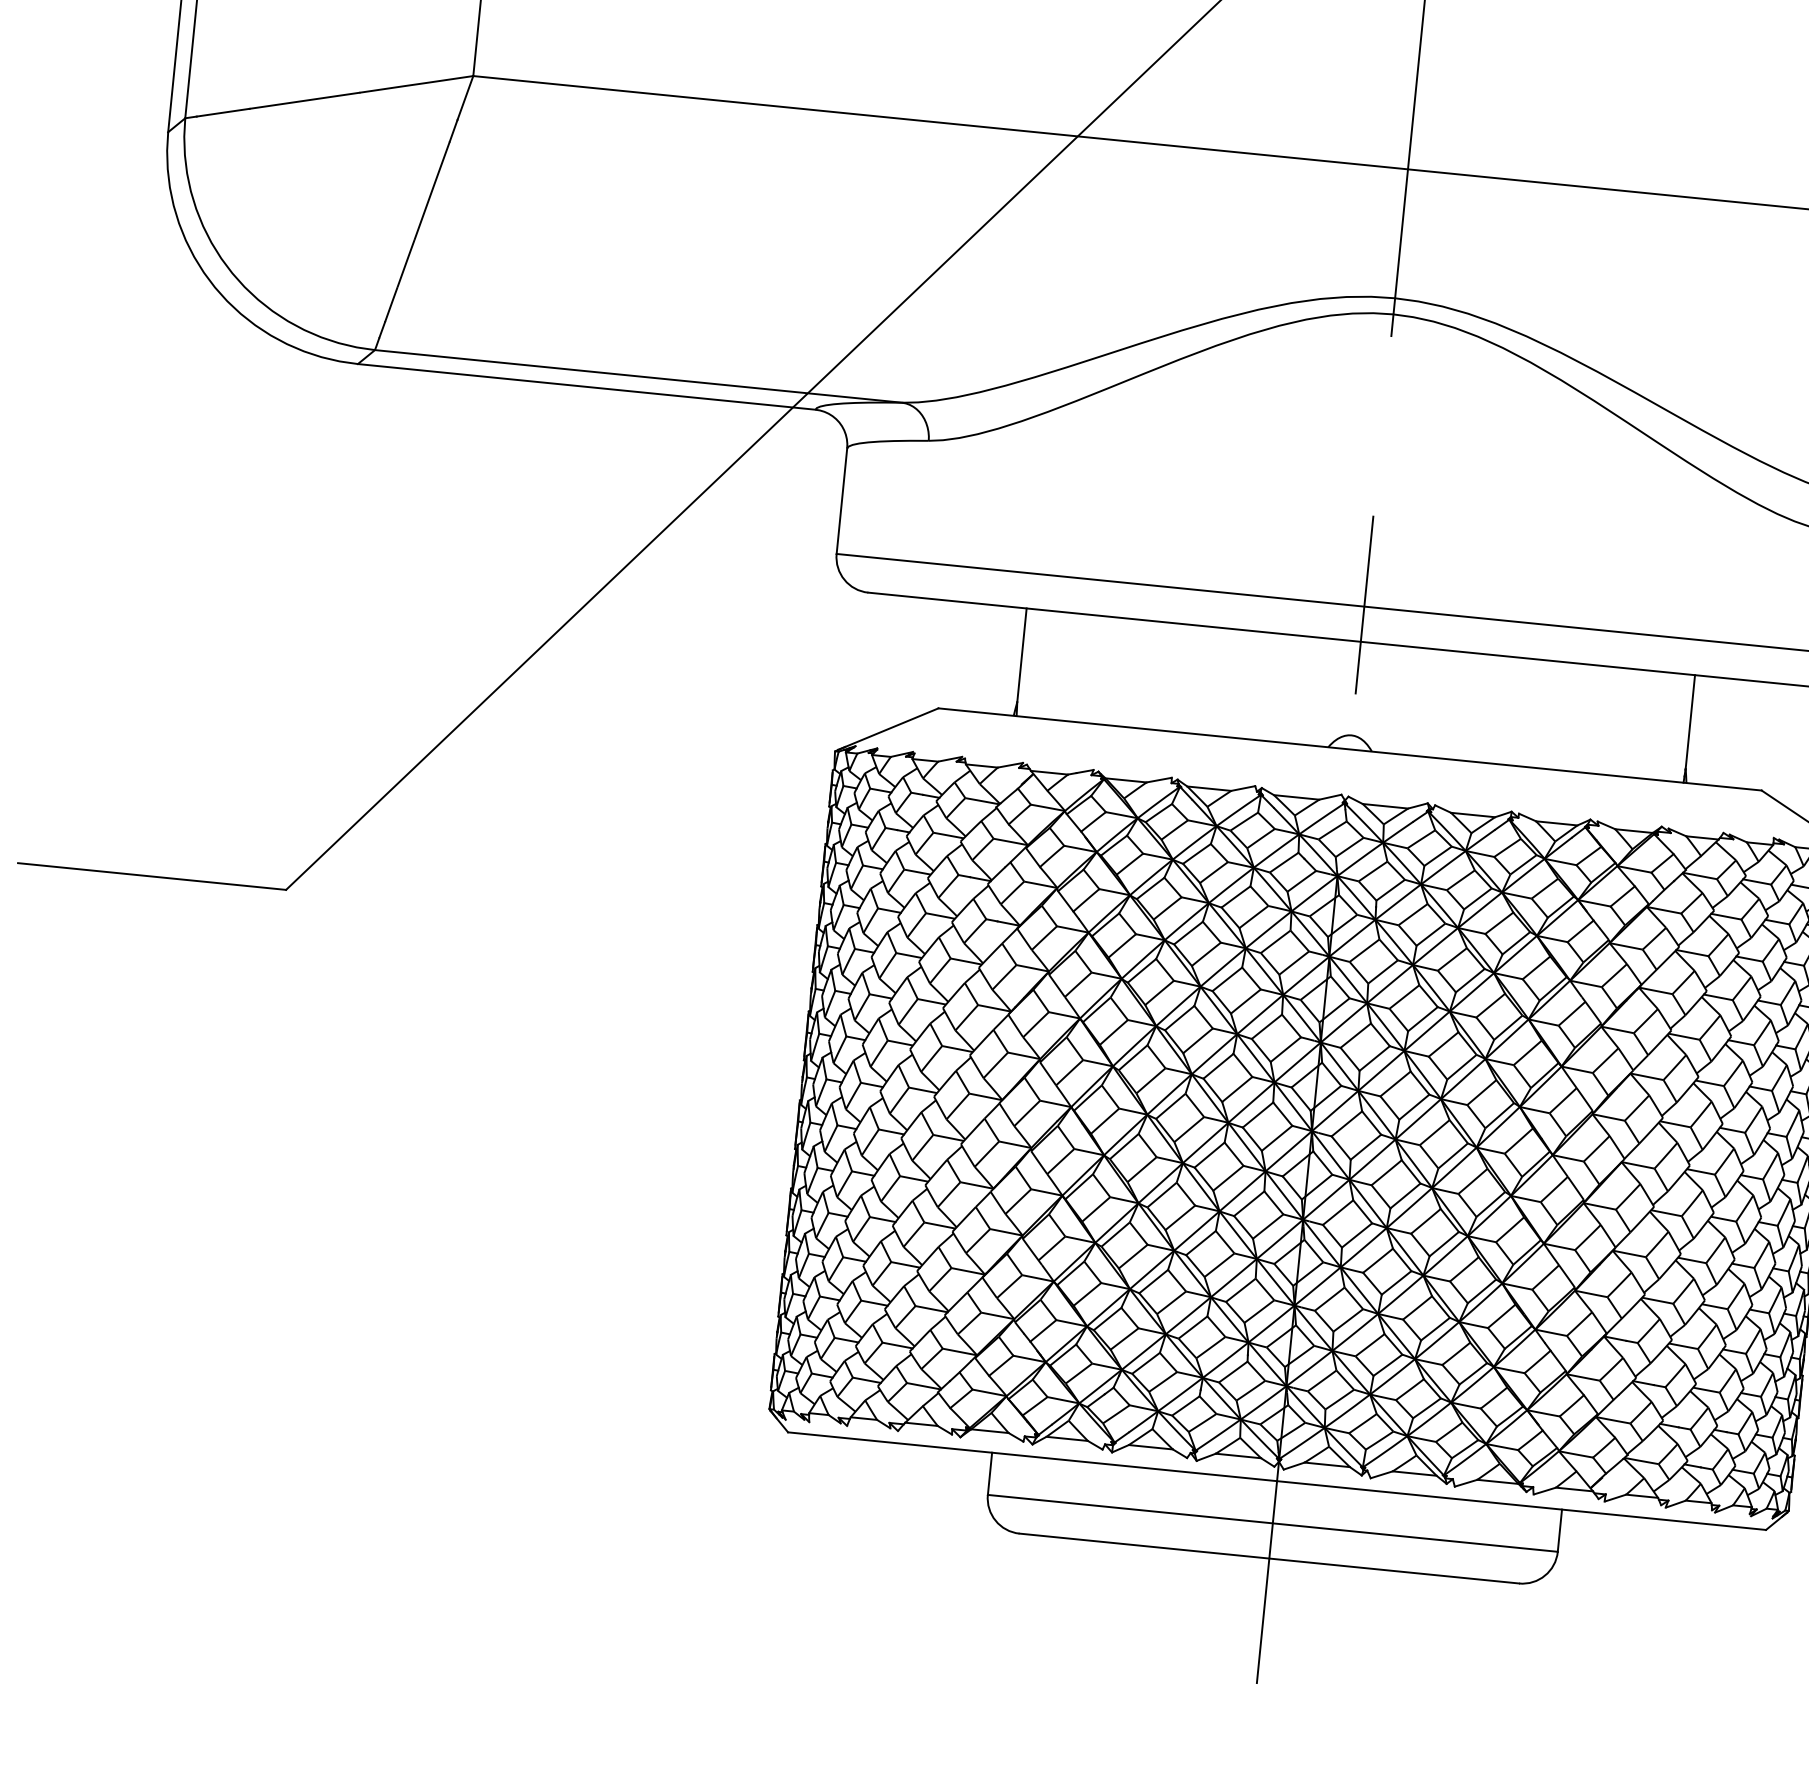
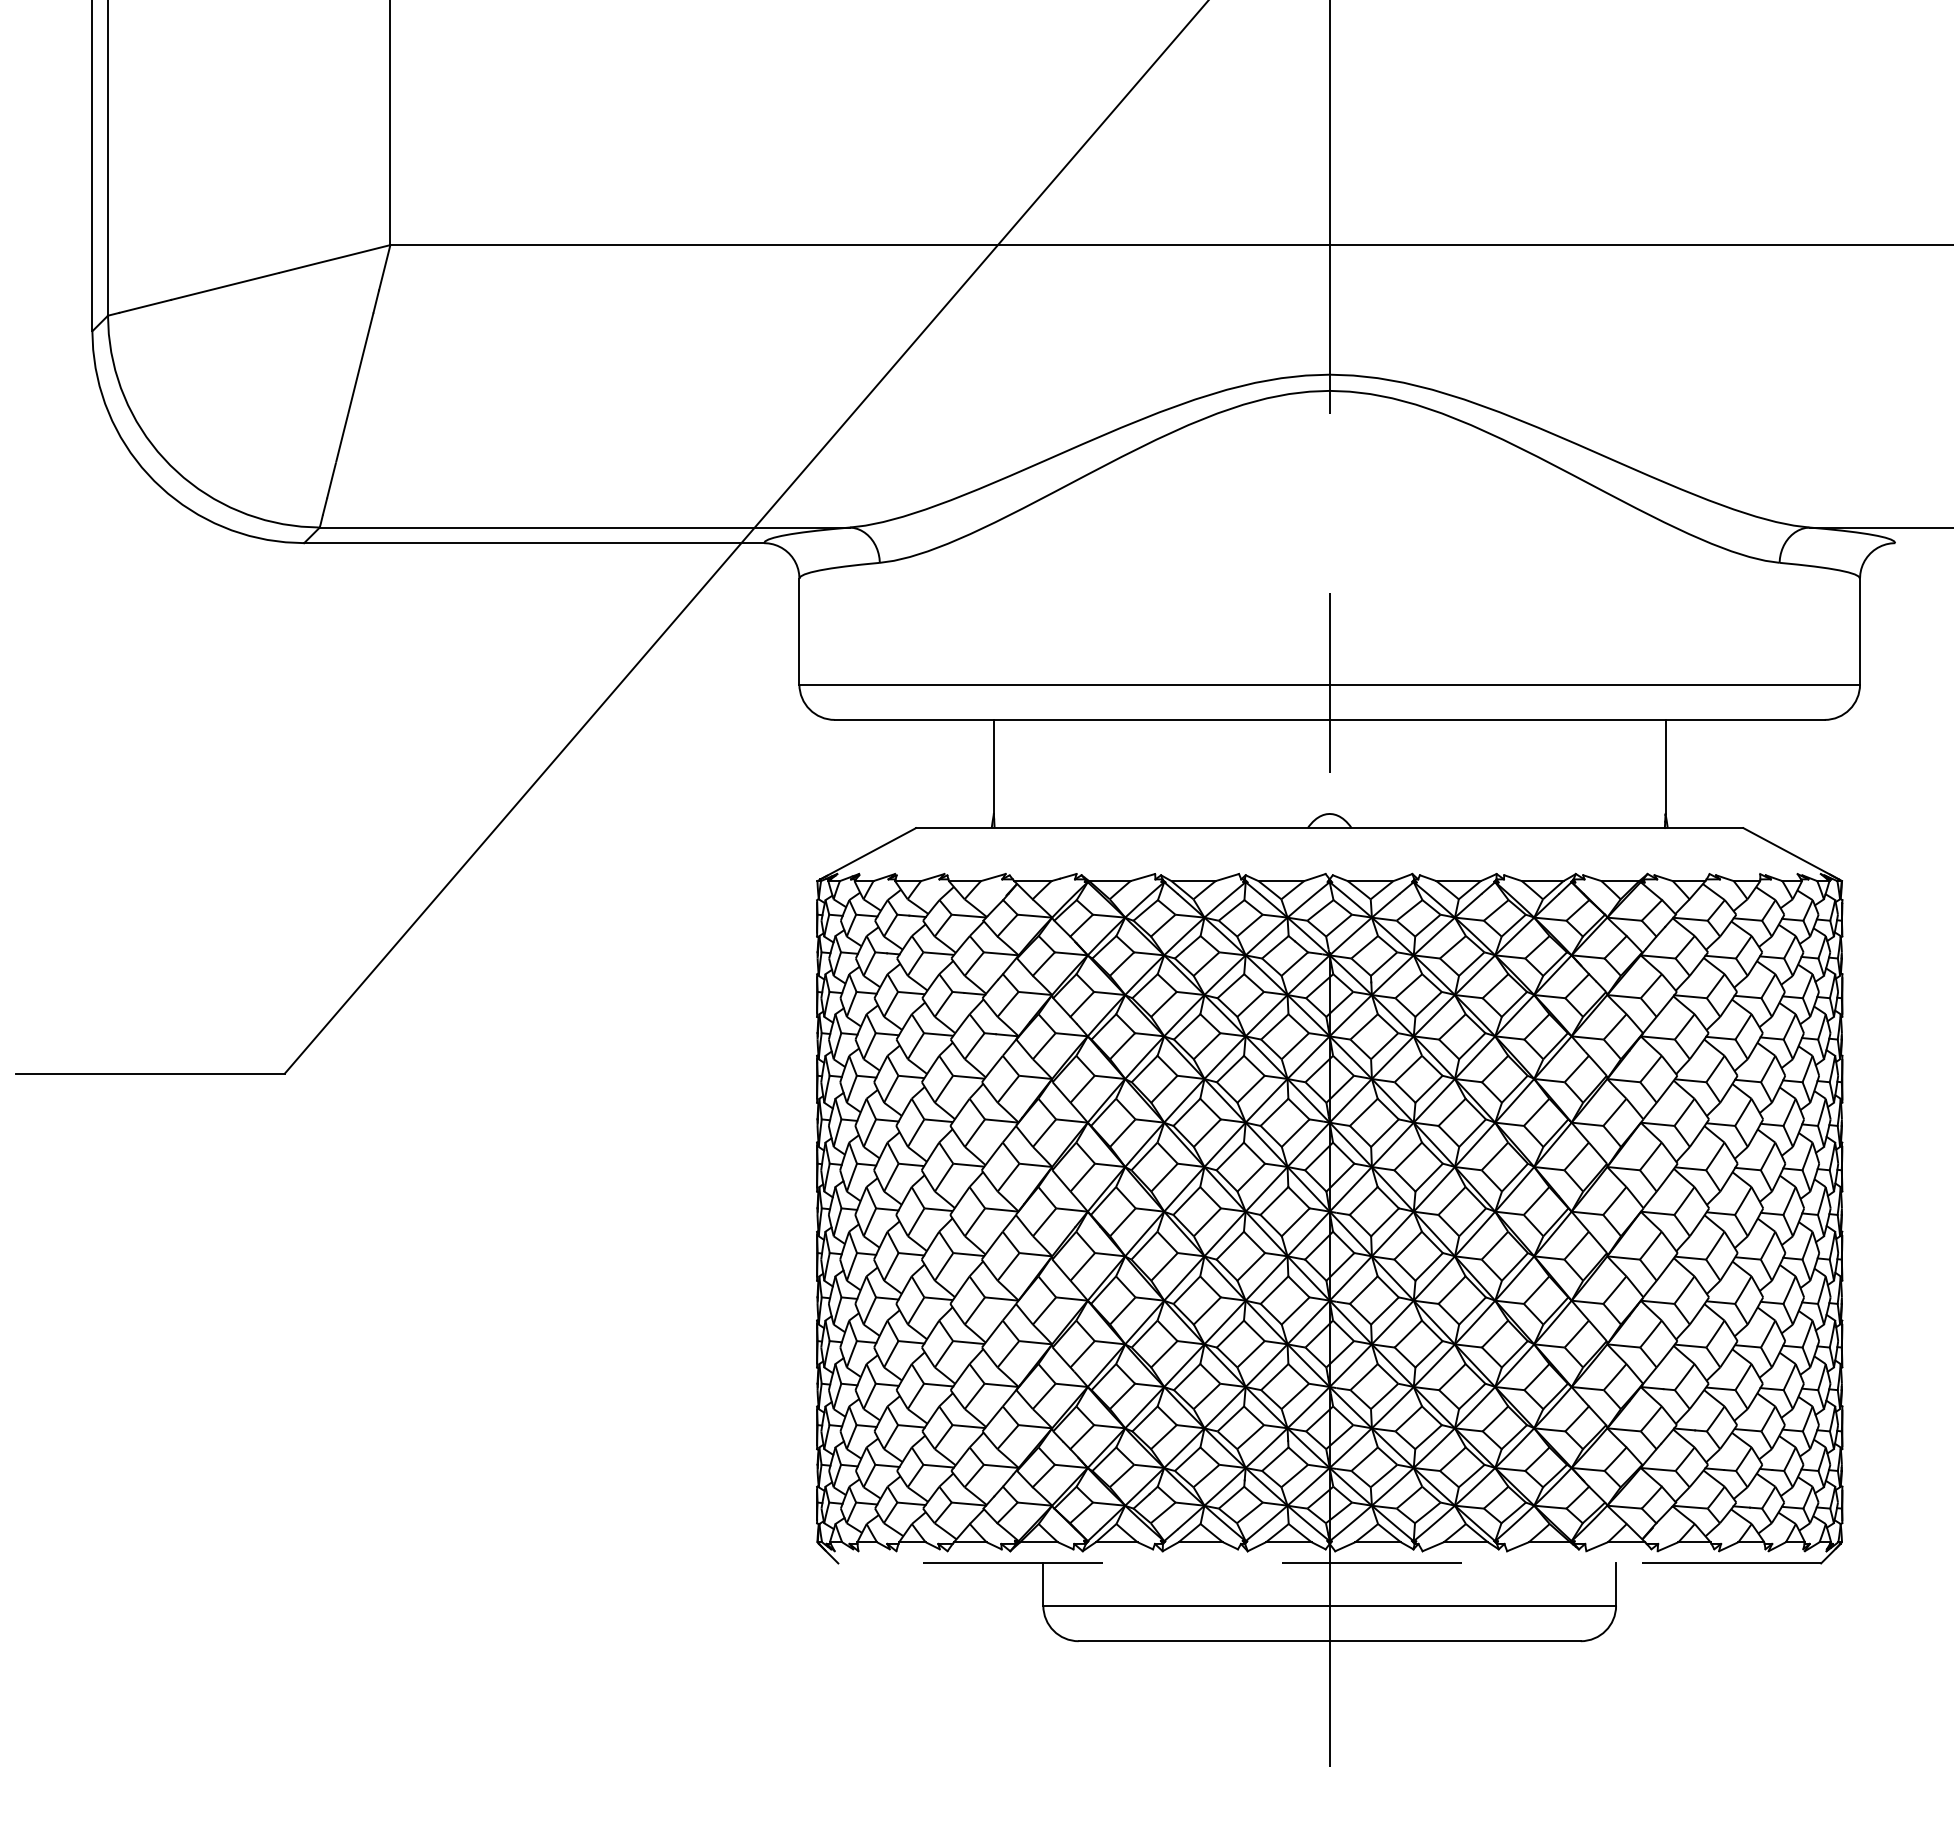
line: (1276, 1481) -> (1329, 1563), solid -> dashed

